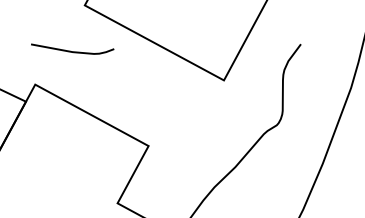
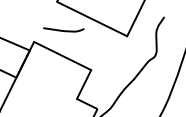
curve: (71, 50) -> (63, 30), moved

